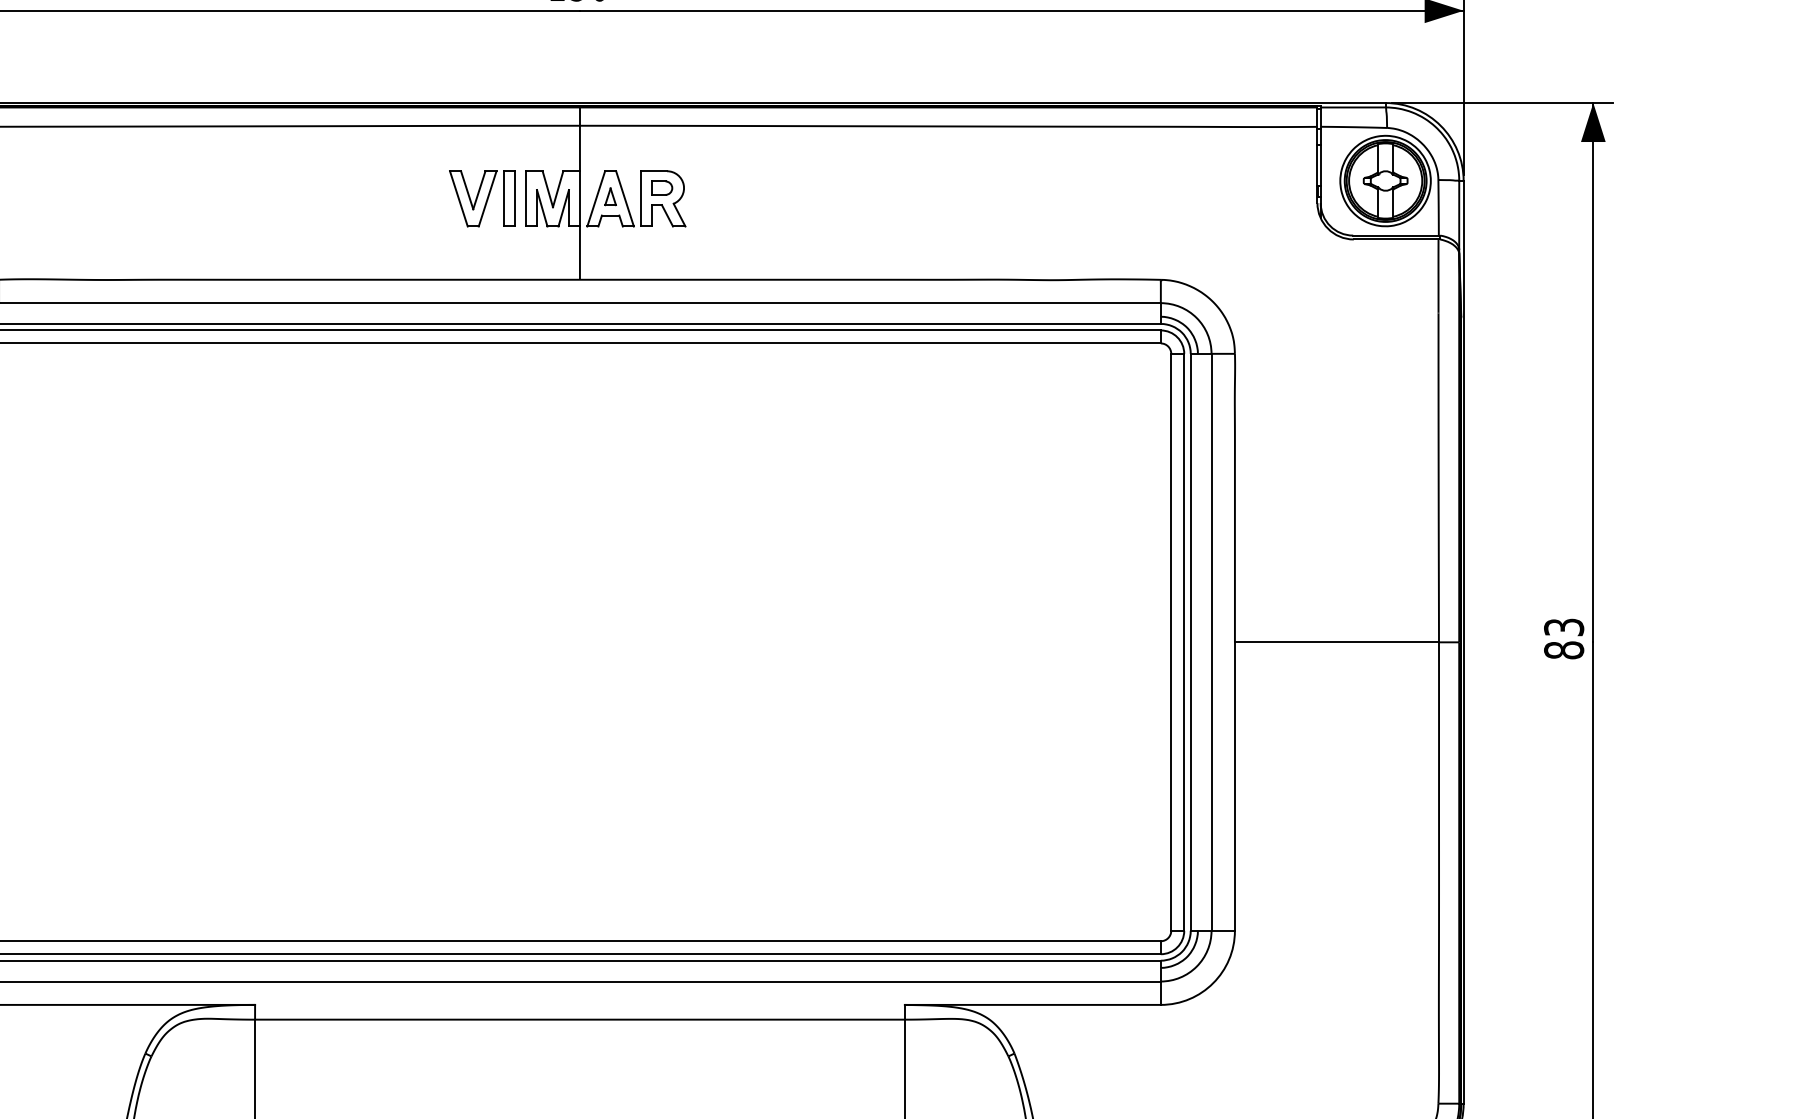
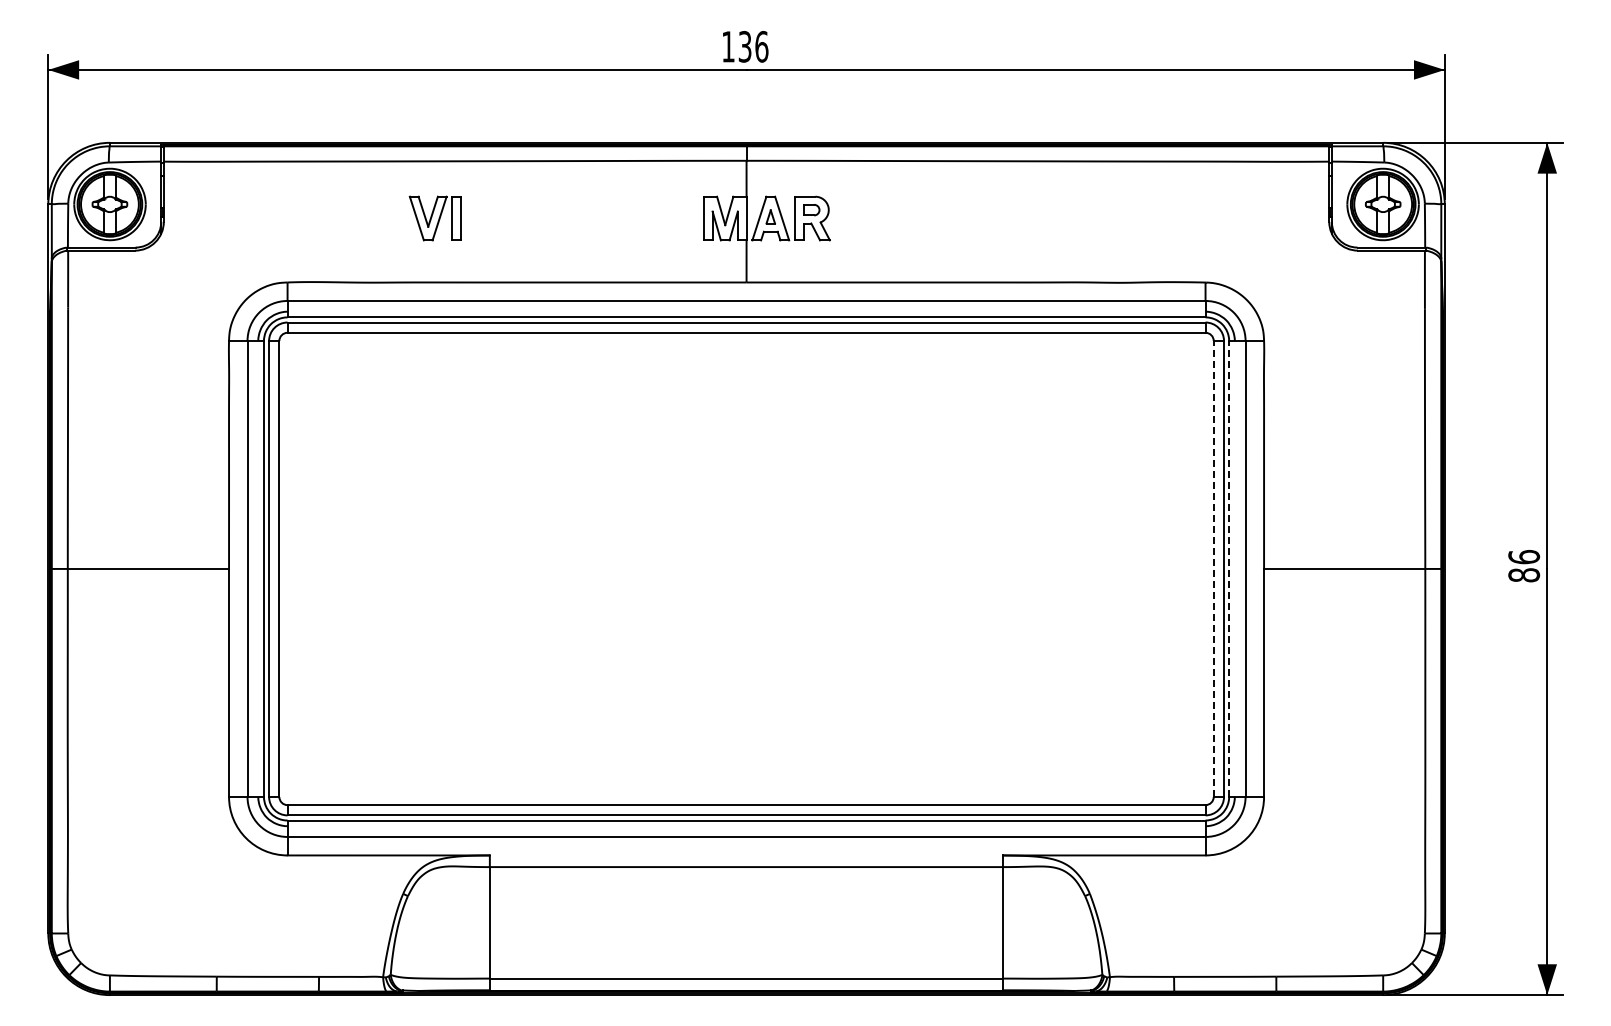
part: (481, 198) -> (434, 218), moved
text: (1564, 626) -> (1524, 556), 83 -> 86
line: (1170, 641) -> (1213, 568), solid -> dashed
line: (1191, 641) -> (1229, 568), solid -> dashed

